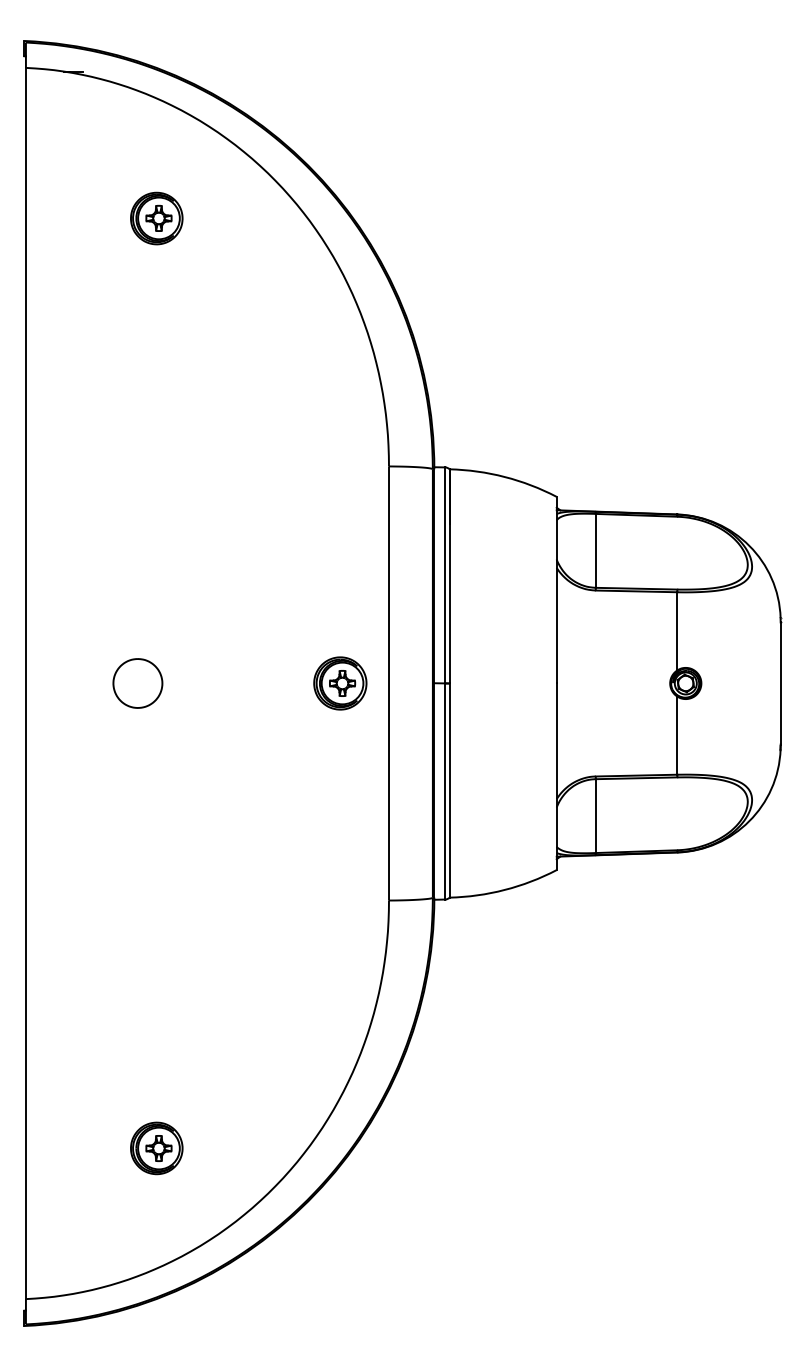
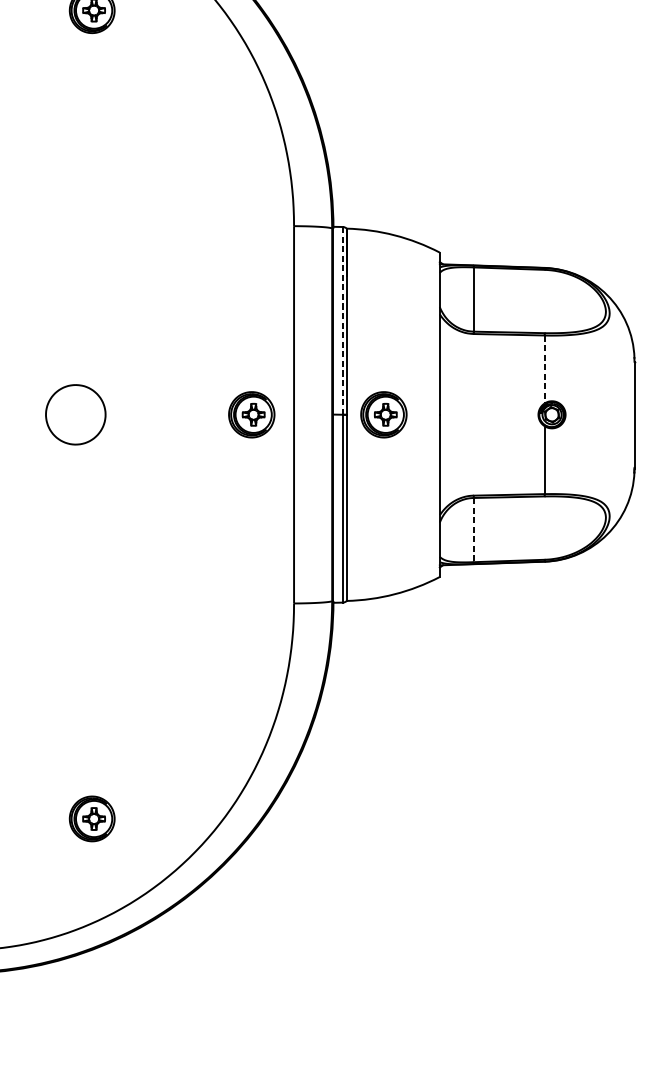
line: (445, 575) -> (343, 320), solid -> dashed
line: (677, 631) -> (544, 369), solid -> dashed
part: (137, 683) -> (75, 414), size x1.4
part: (492, 683) -> (384, 414), added
line: (595, 816) -> (473, 530), solid -> dashed

